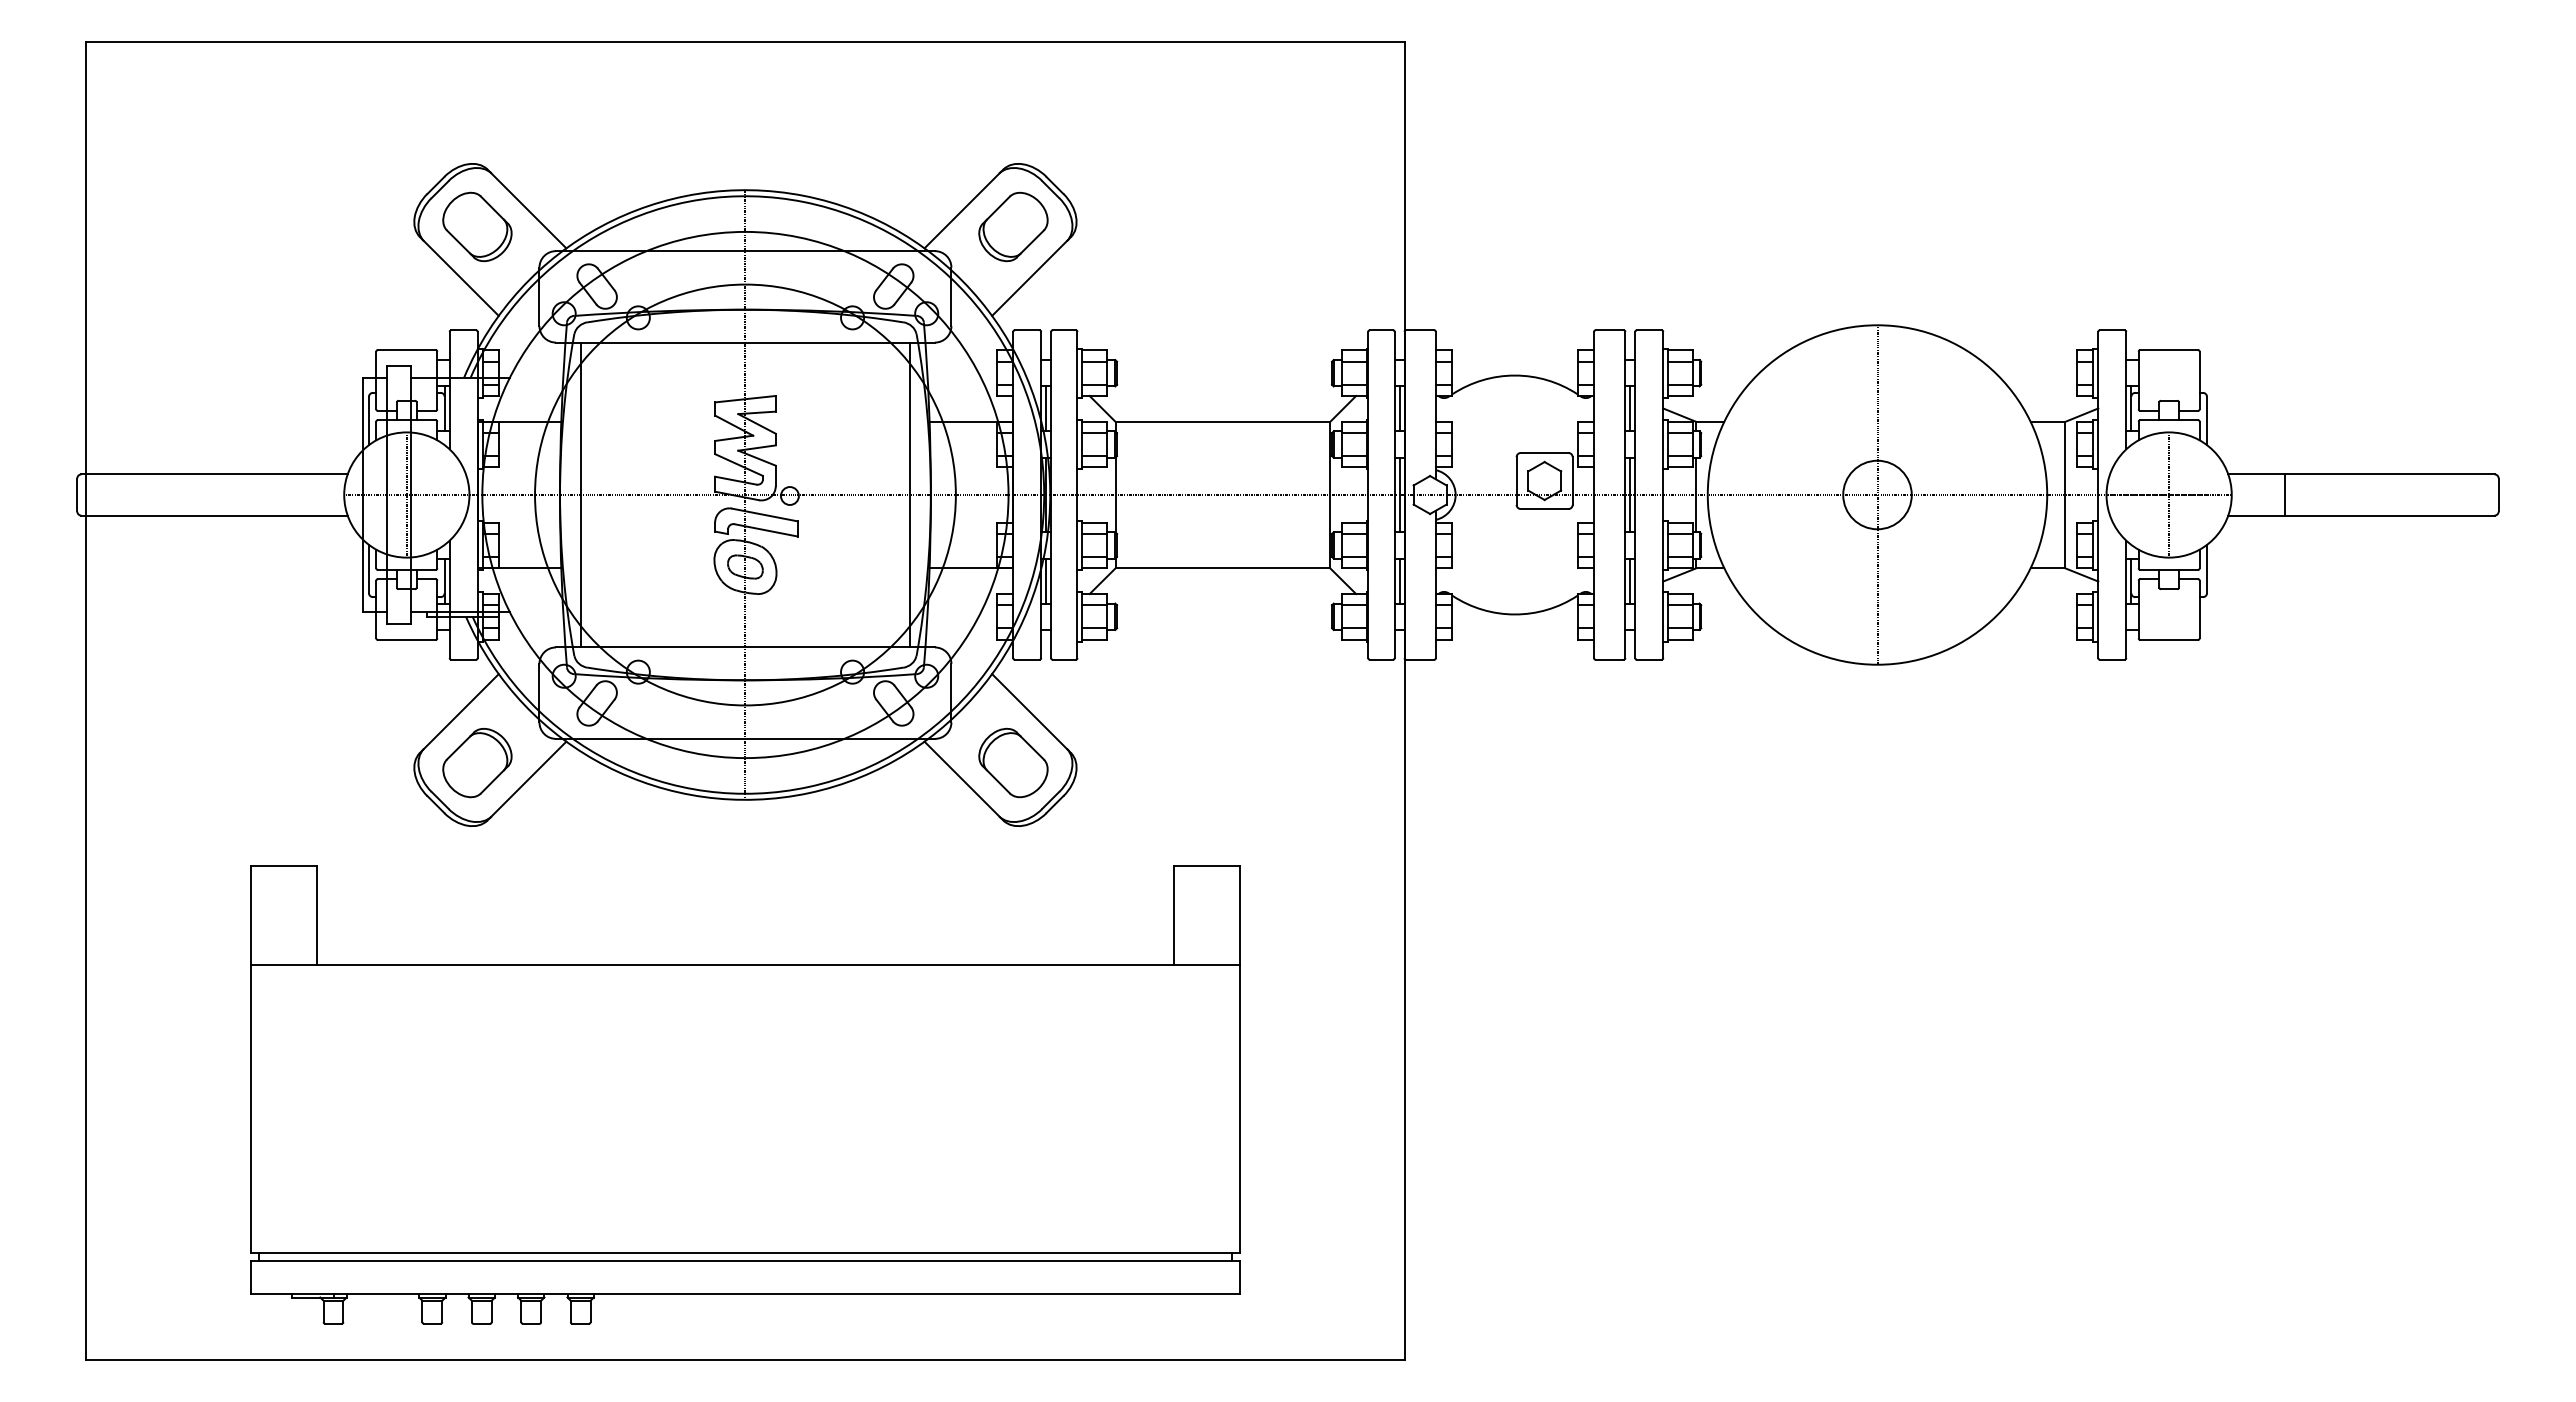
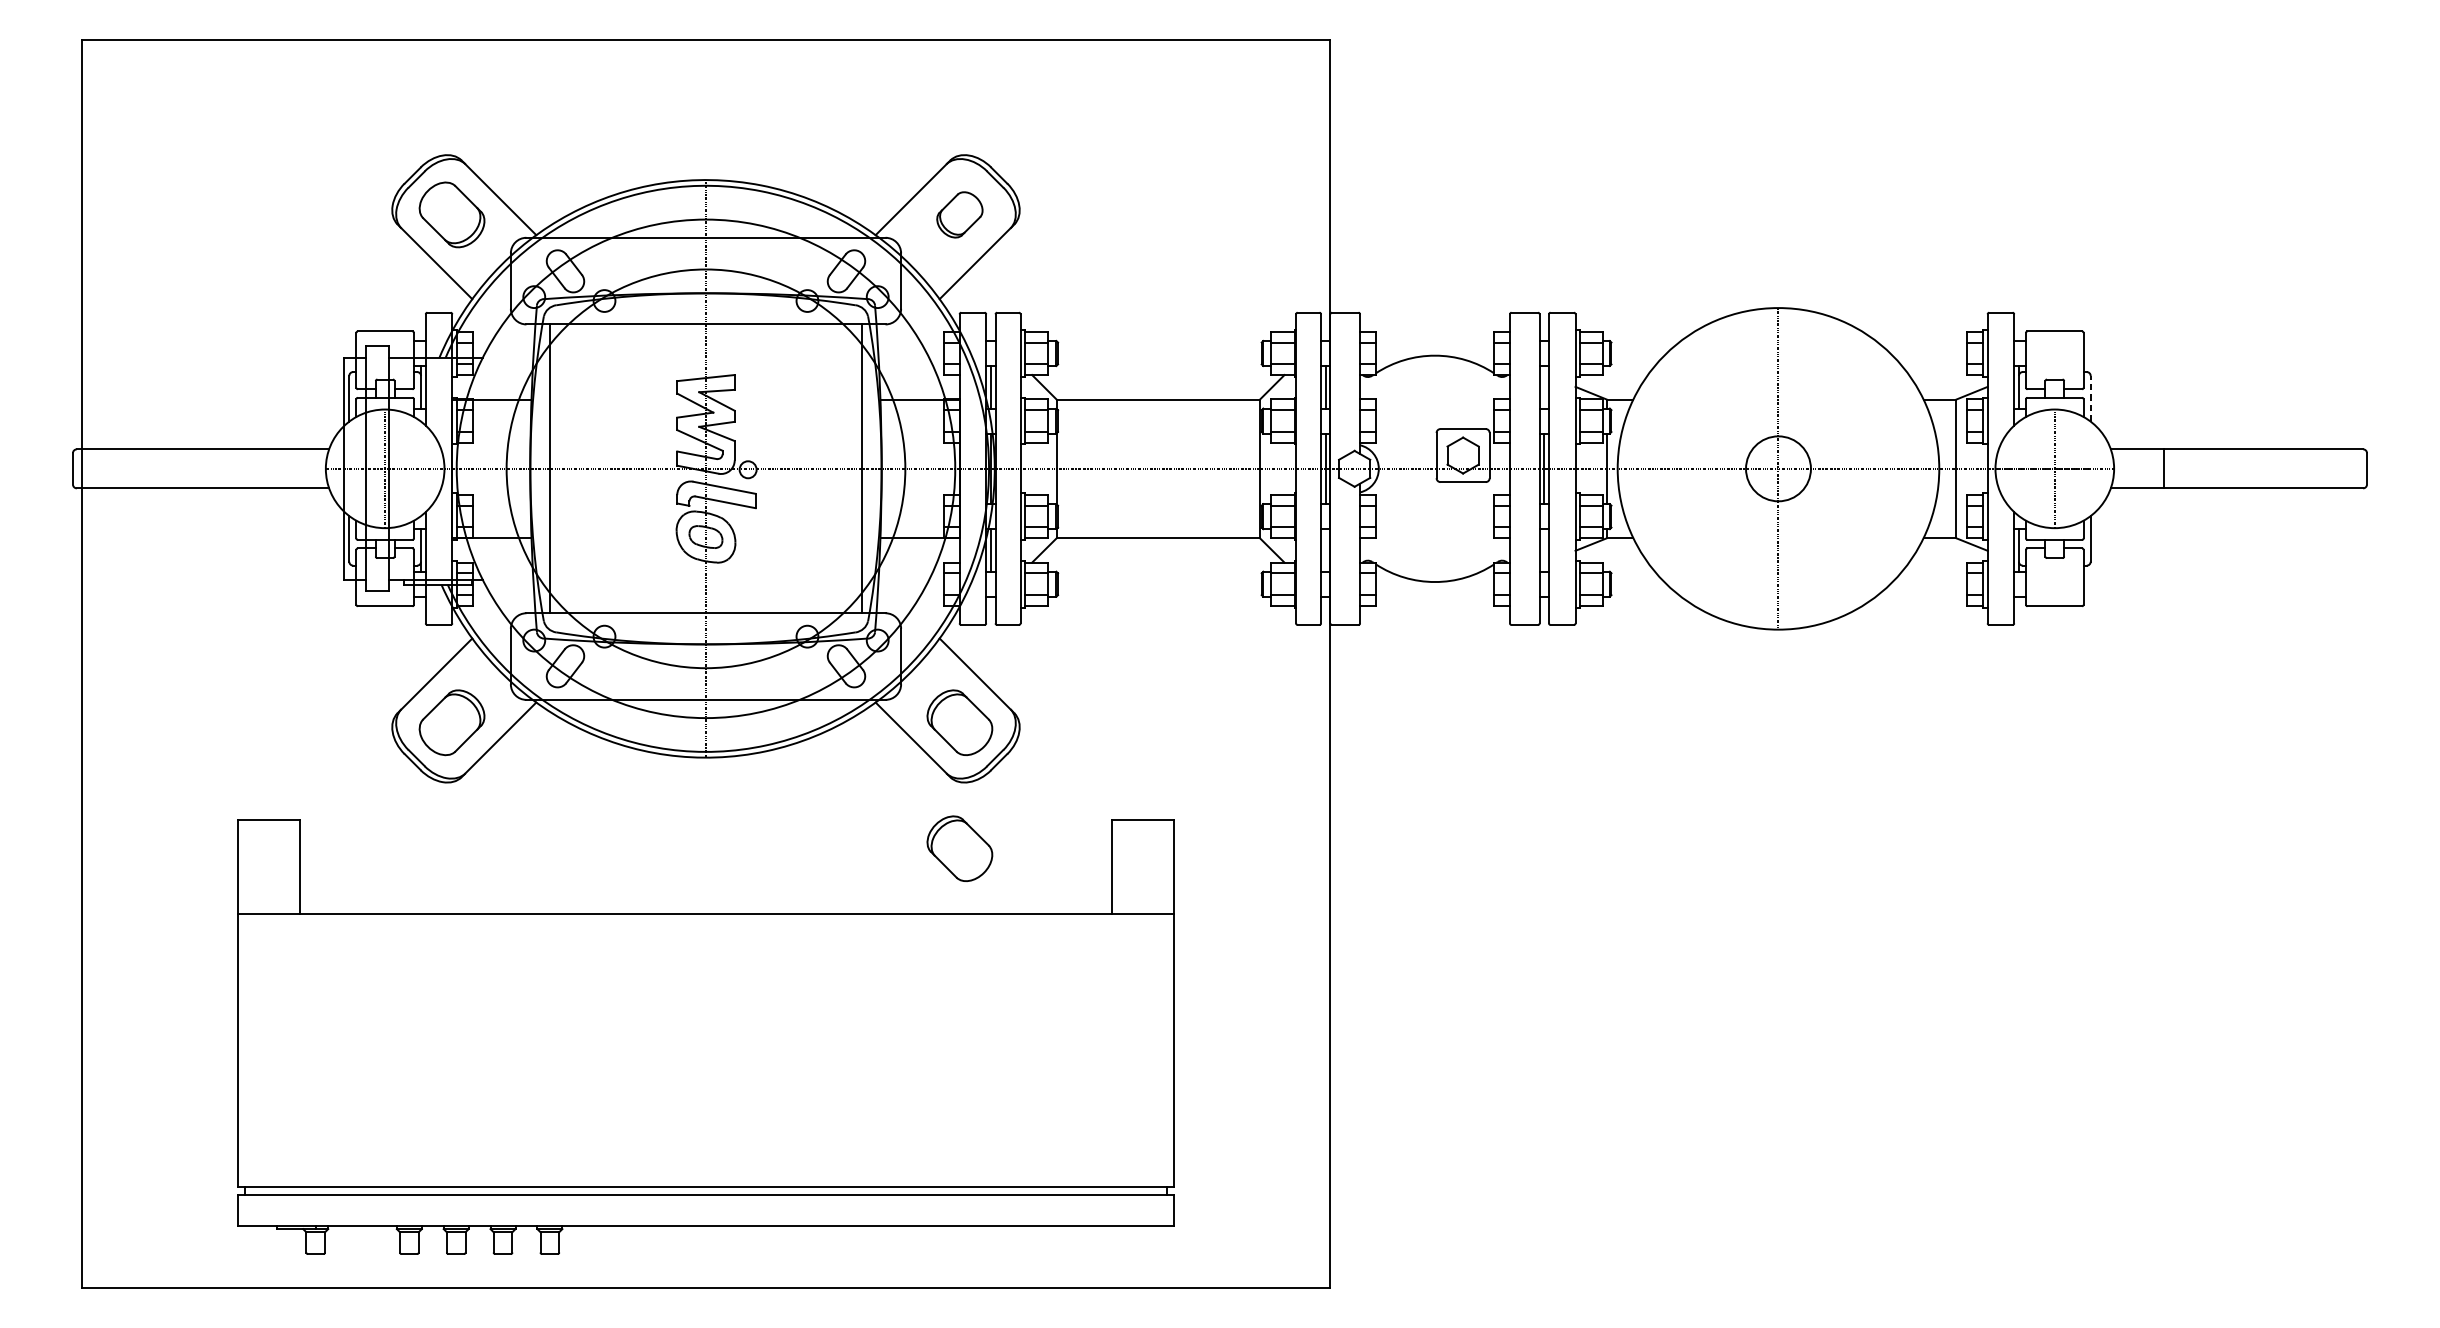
part: (1013, 226) -> (959, 214), size x0.7
line: (1630, 408) -> (1544, 386), removed
line: (2207, 420) -> (2091, 398), solid -> dashed
line: (1399, 580) -> (1325, 549), removed
line: (1630, 580) -> (1544, 549), removed
part: (1013, 895) -> (959, 848), added

